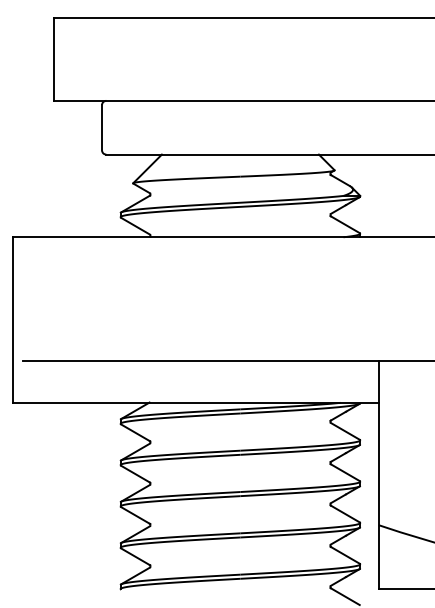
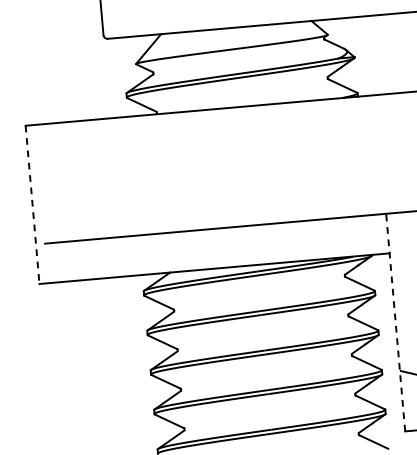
line: (13, 319) -> (32, 204), solid -> dashed
line: (378, 474) -> (395, 322), solid -> dashed

